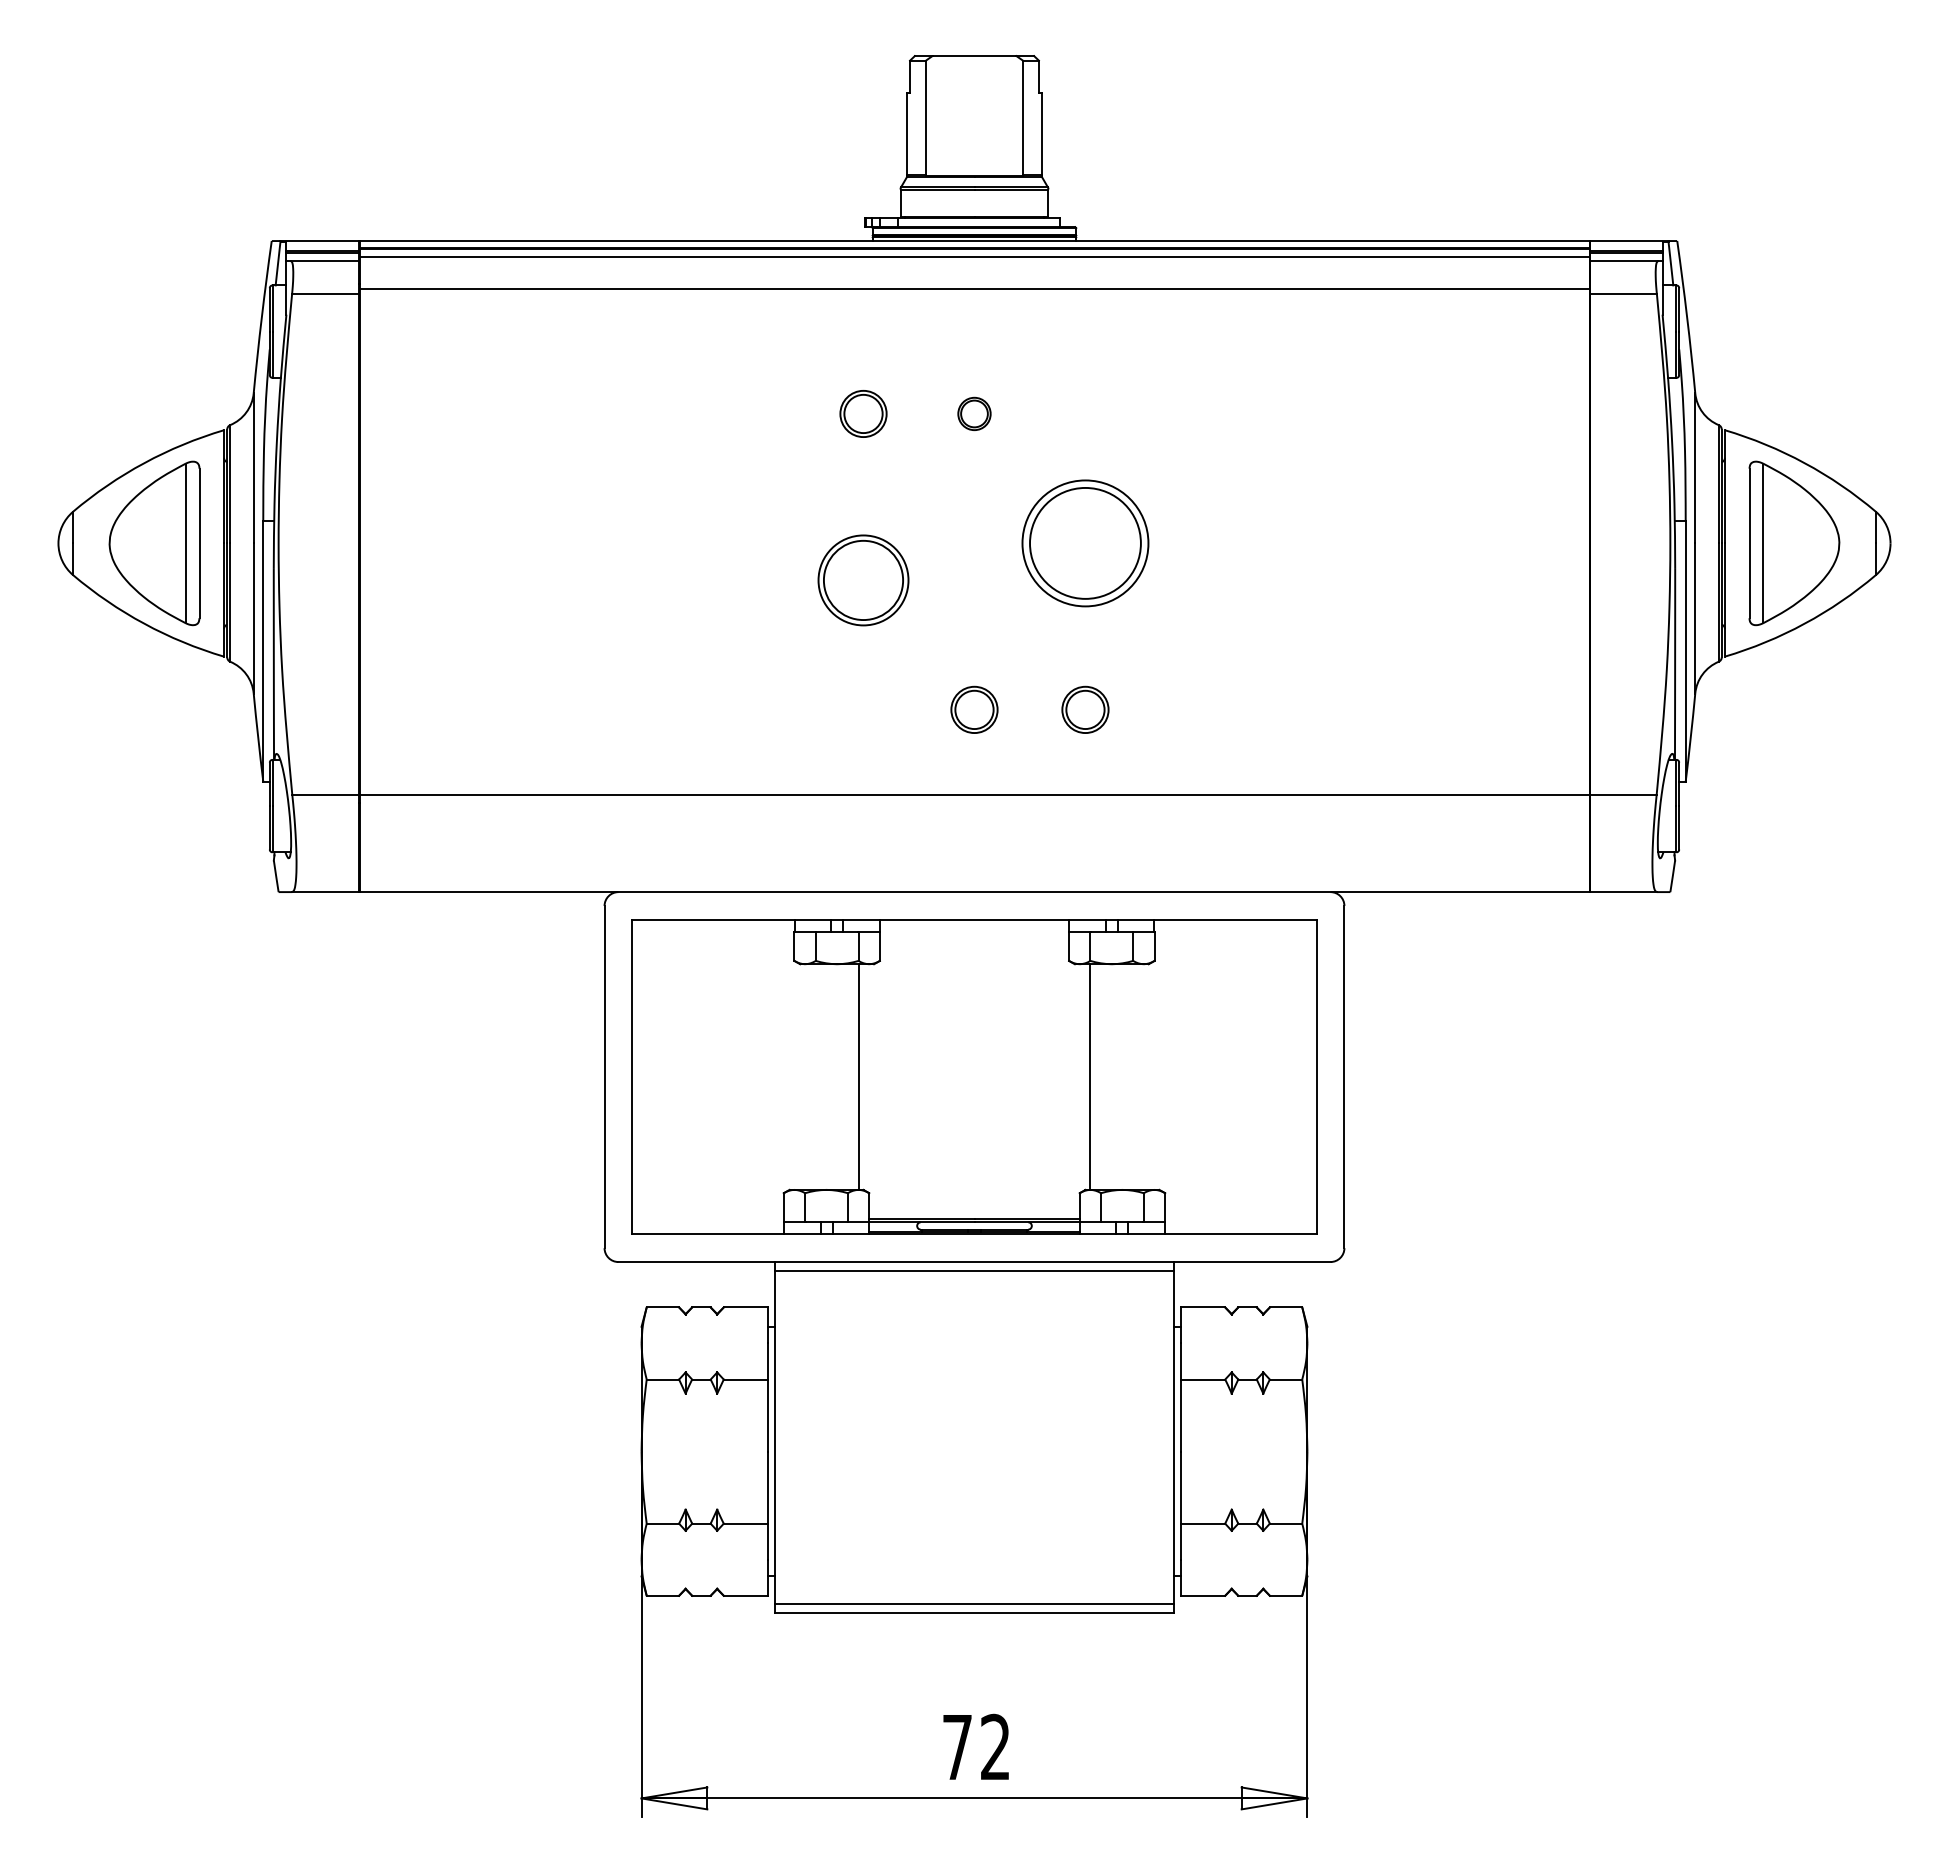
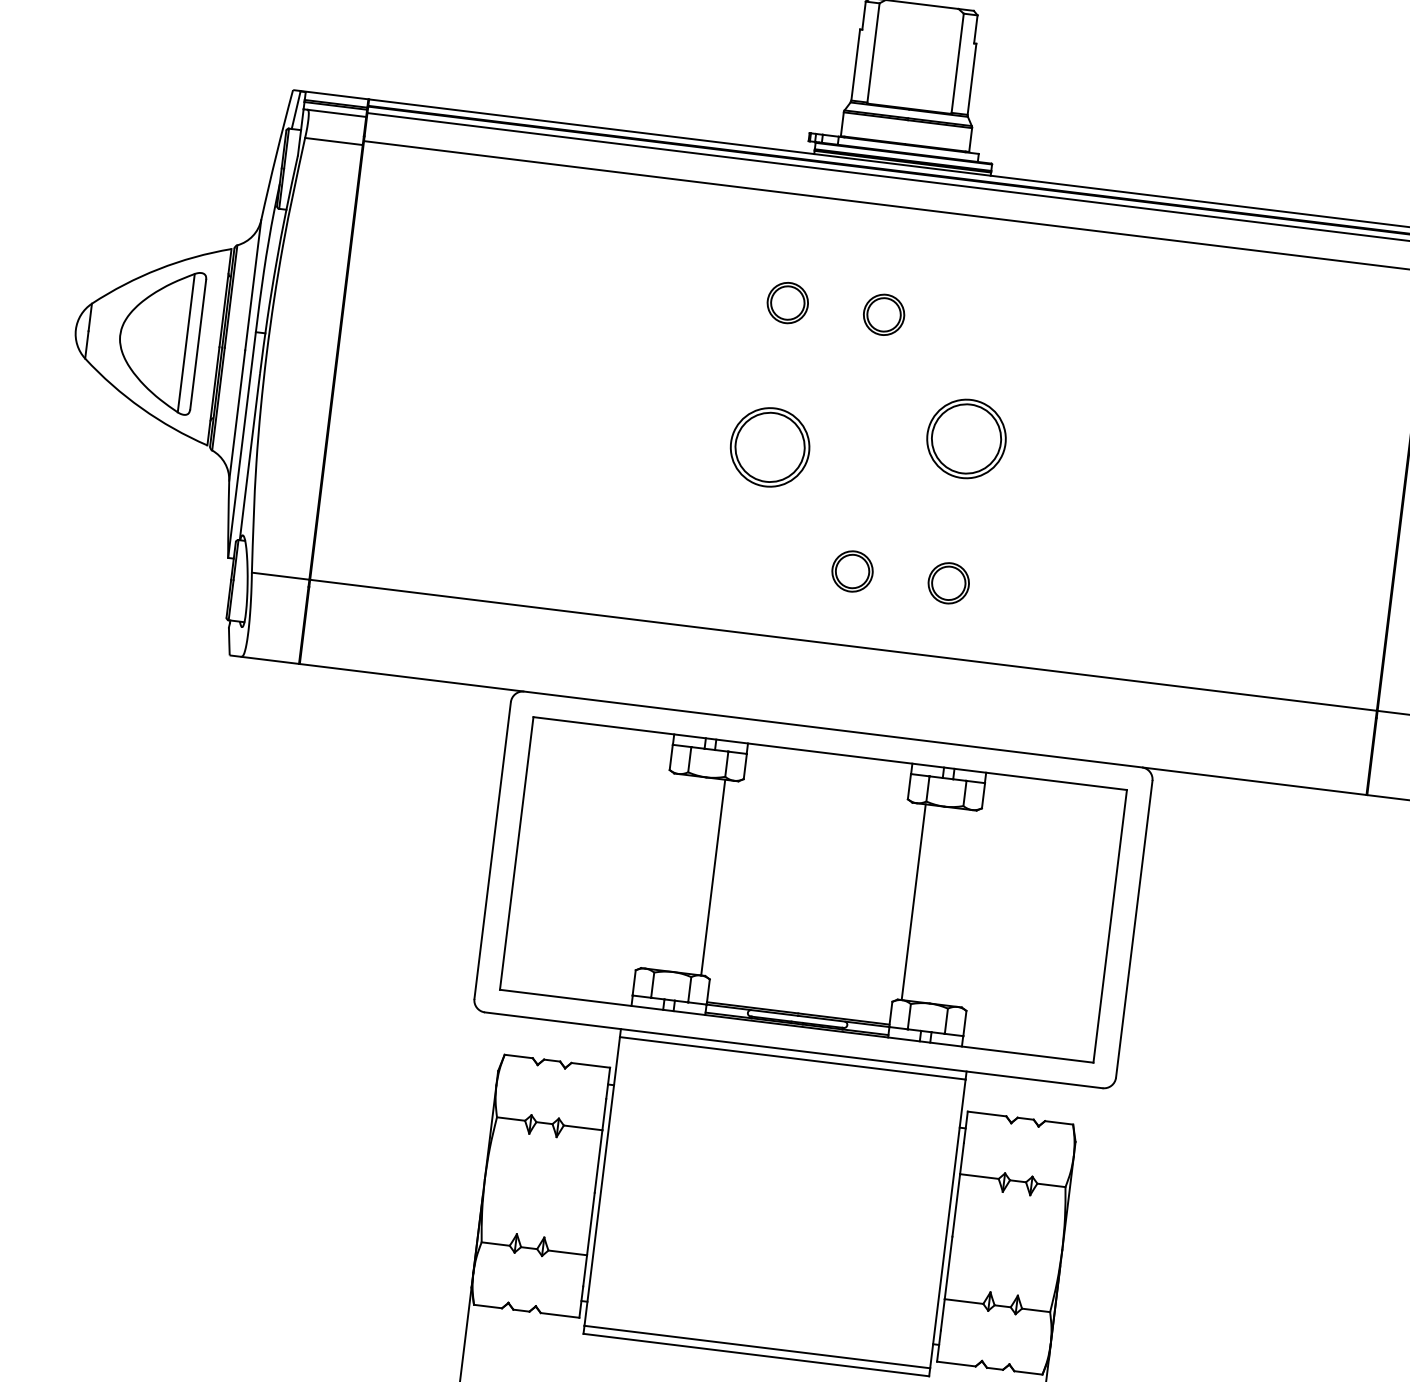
part: (974, 413) -> (884, 314), size x1.43
part: (1085, 543) -> (966, 439), size x0.71

